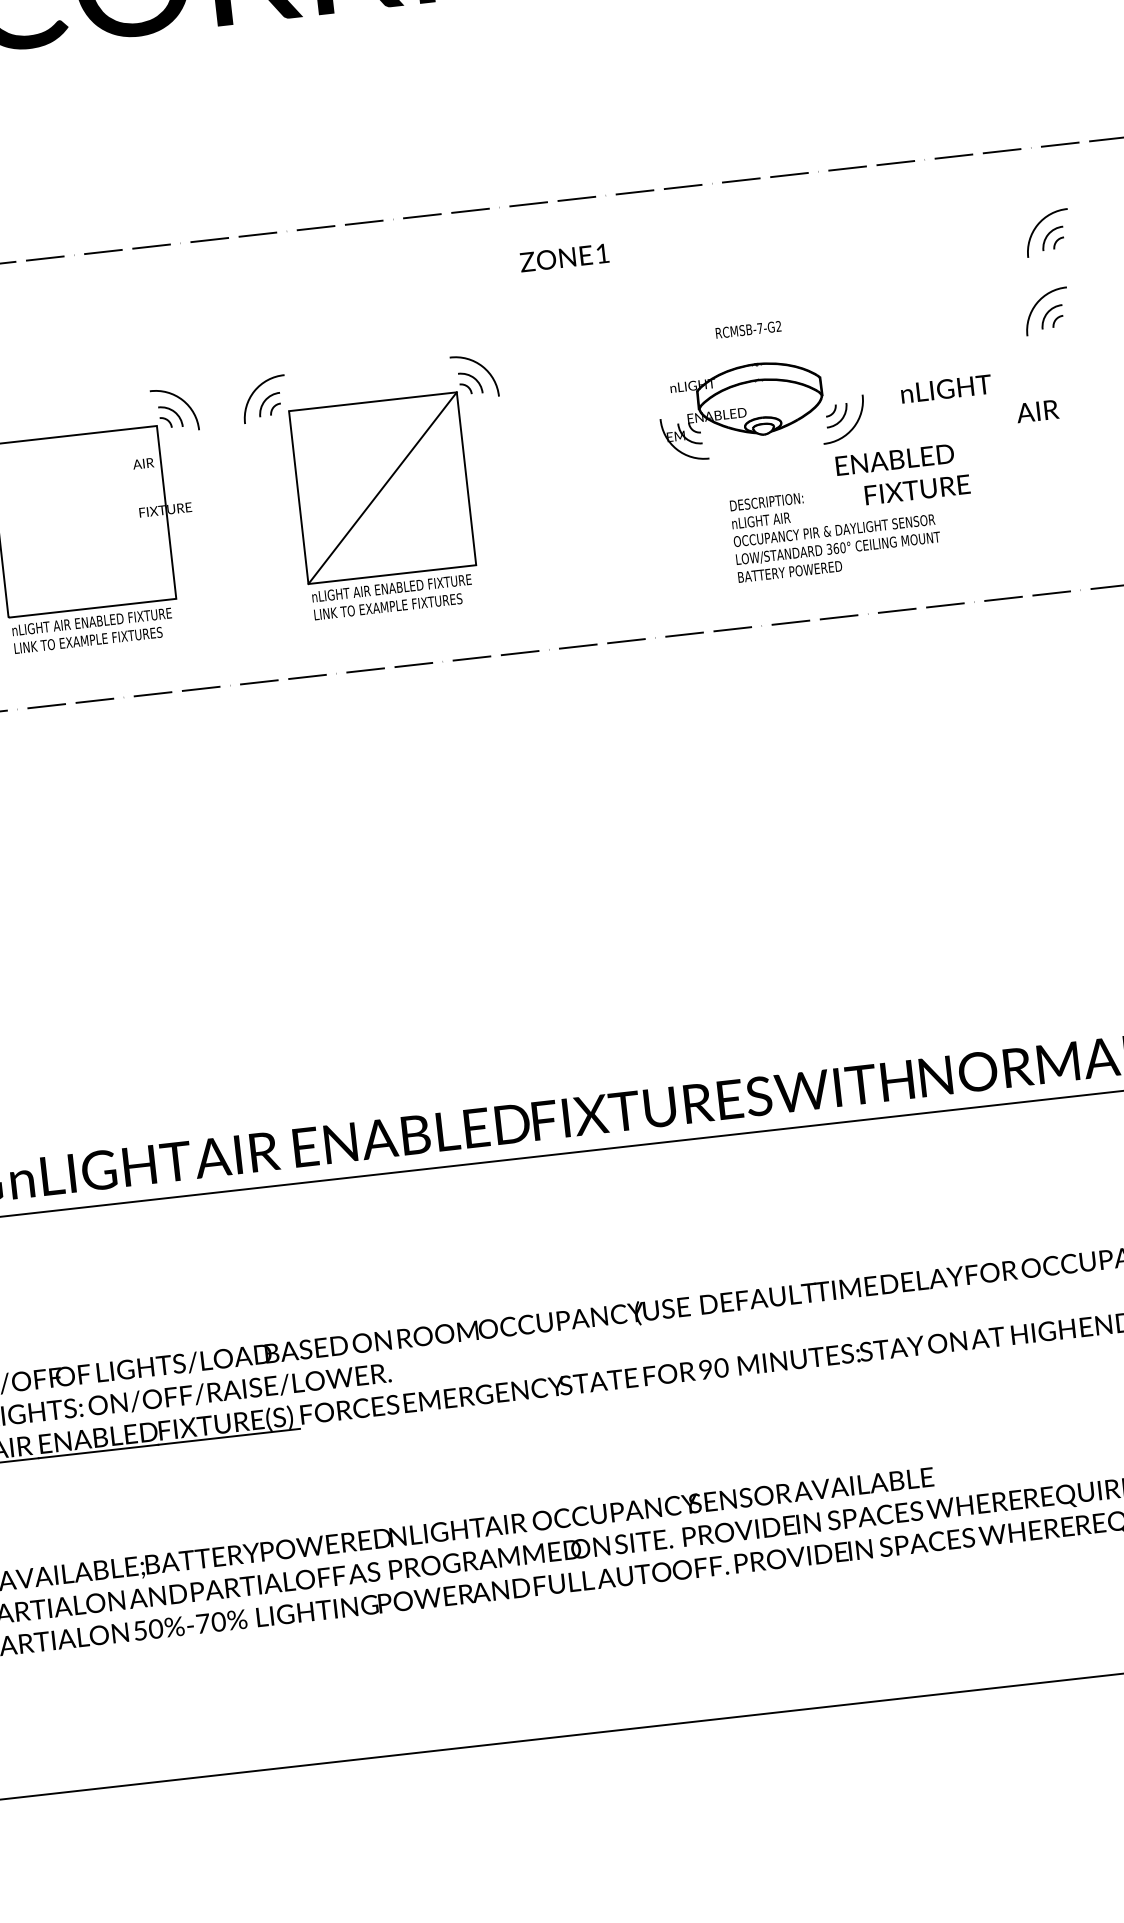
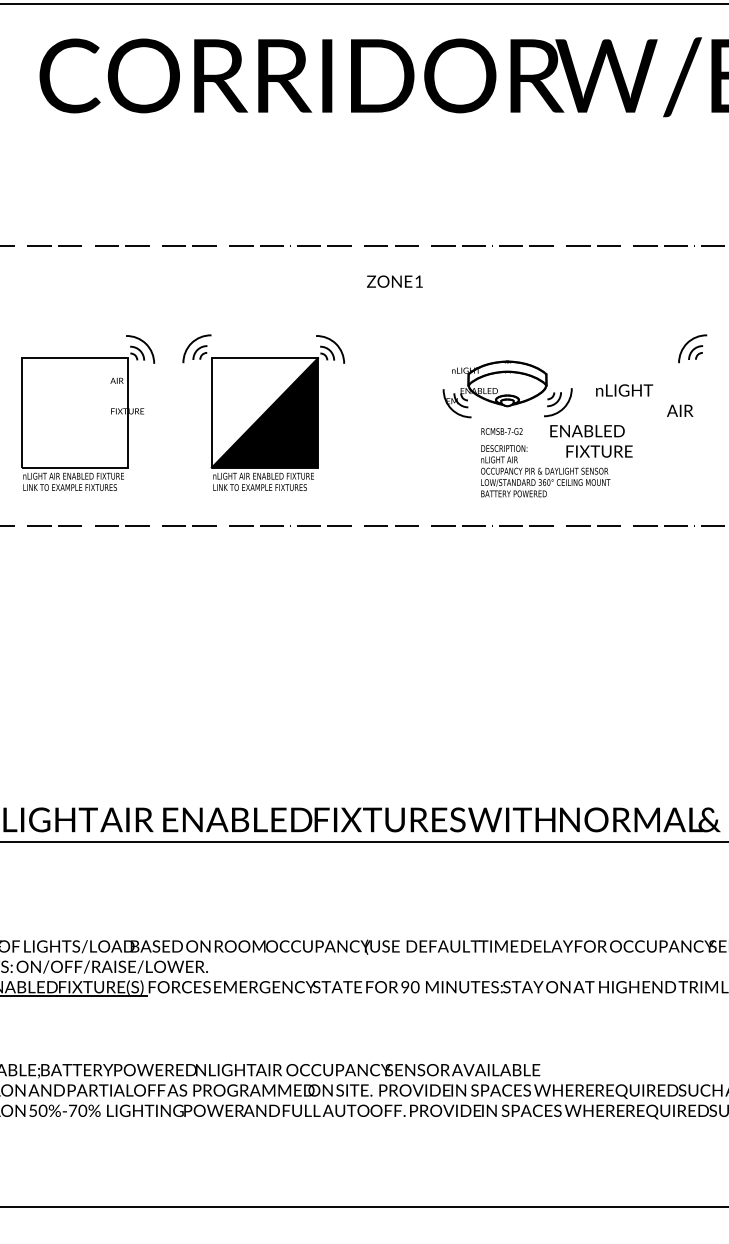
part: (1046, 232) -> (698, 299), removed
text: (747, 329) -> (501, 431), moved
fill: (381, 487) -> (264, 412), added

